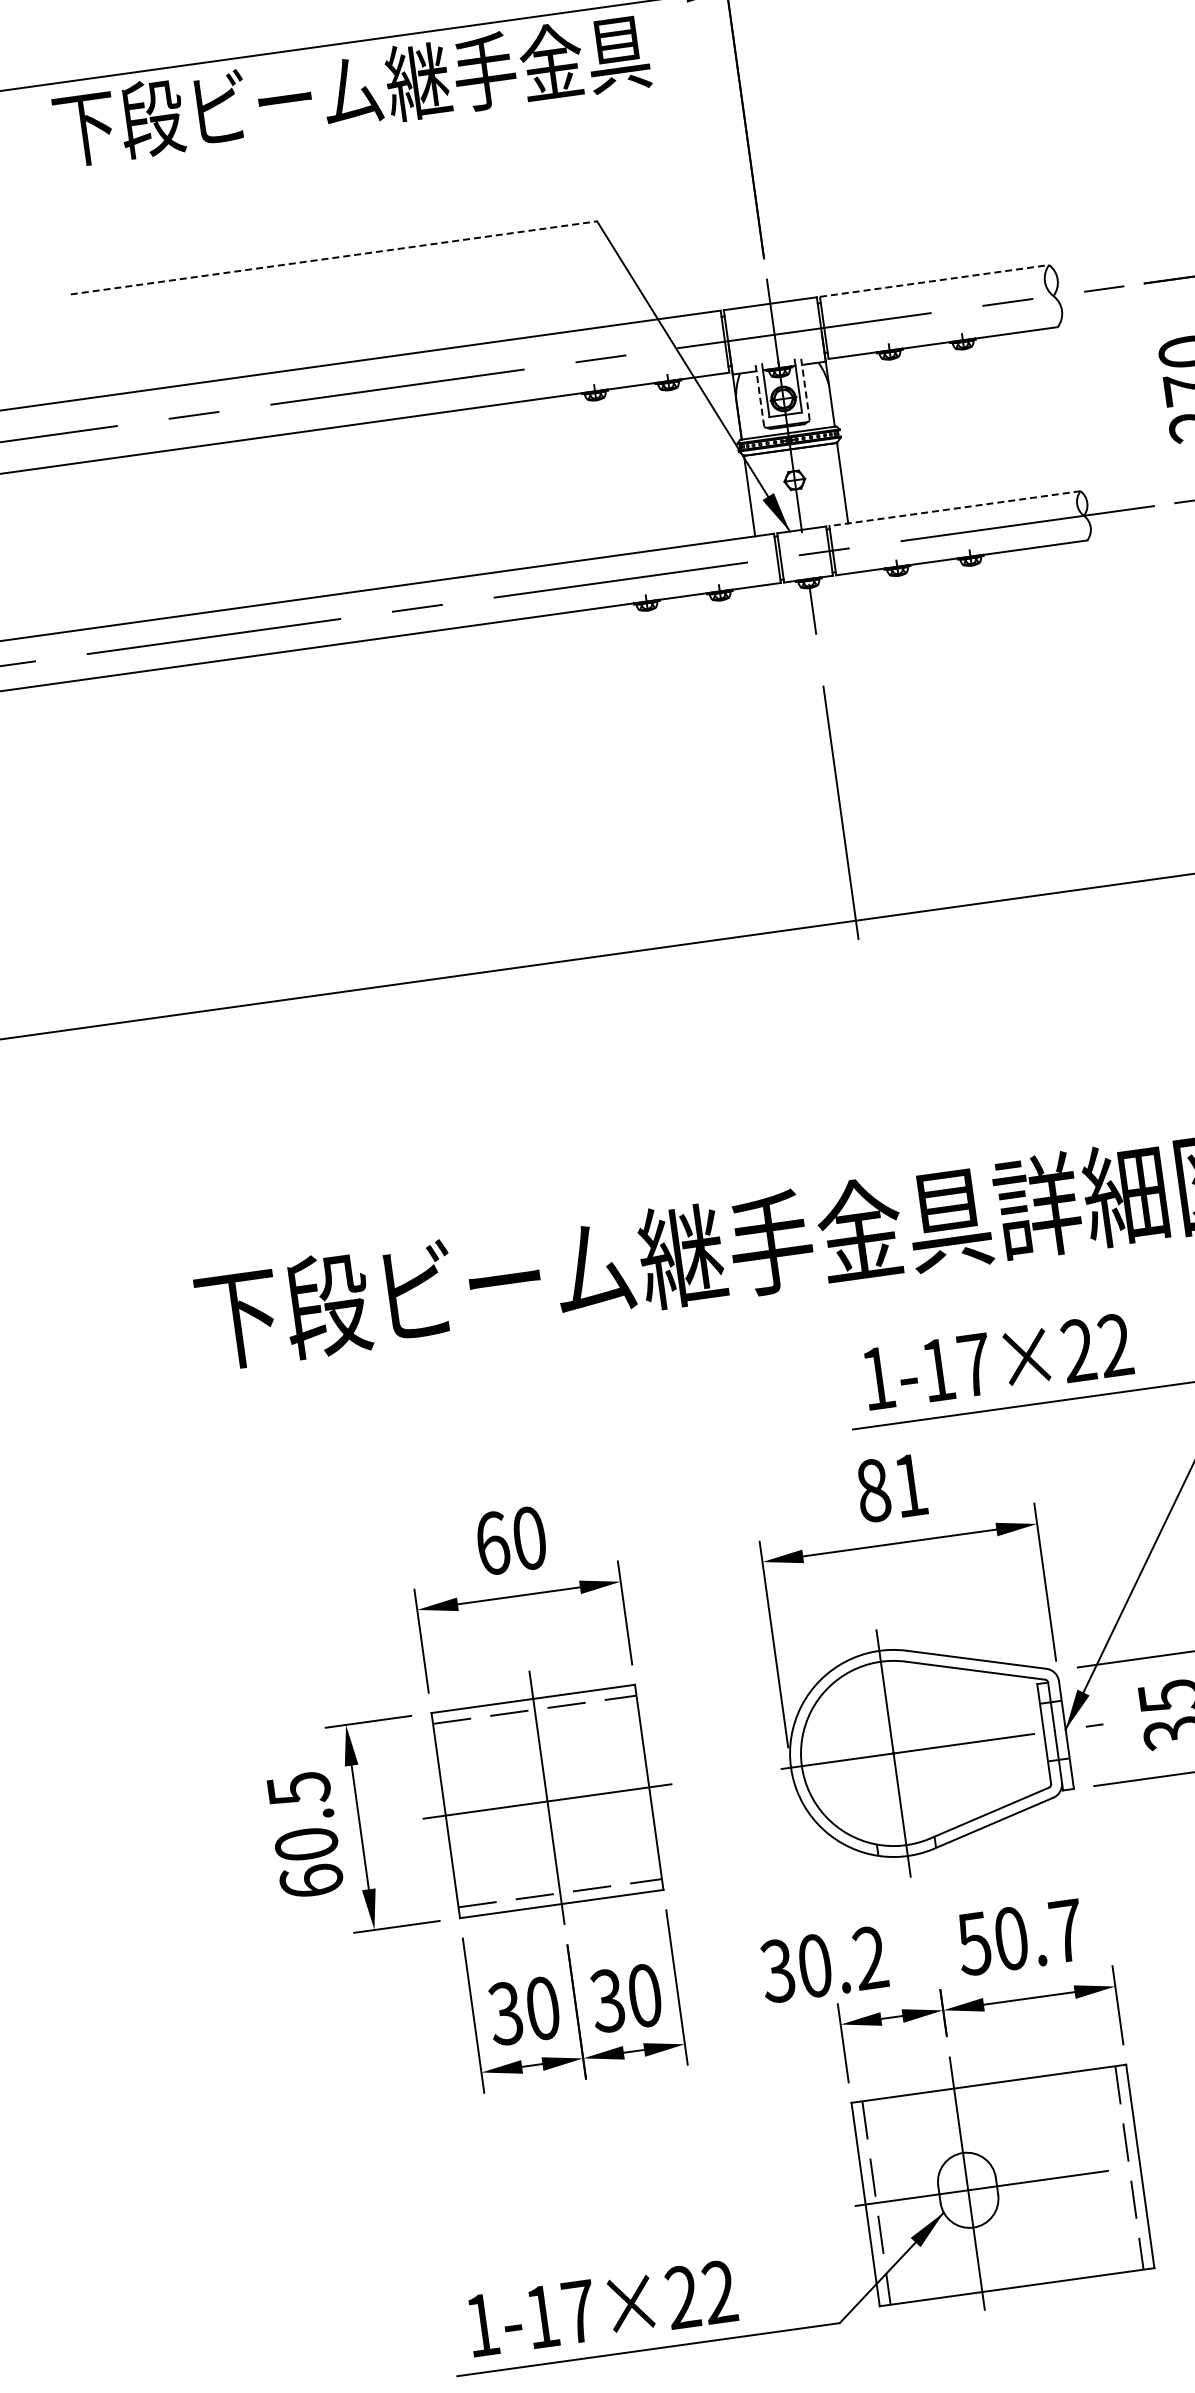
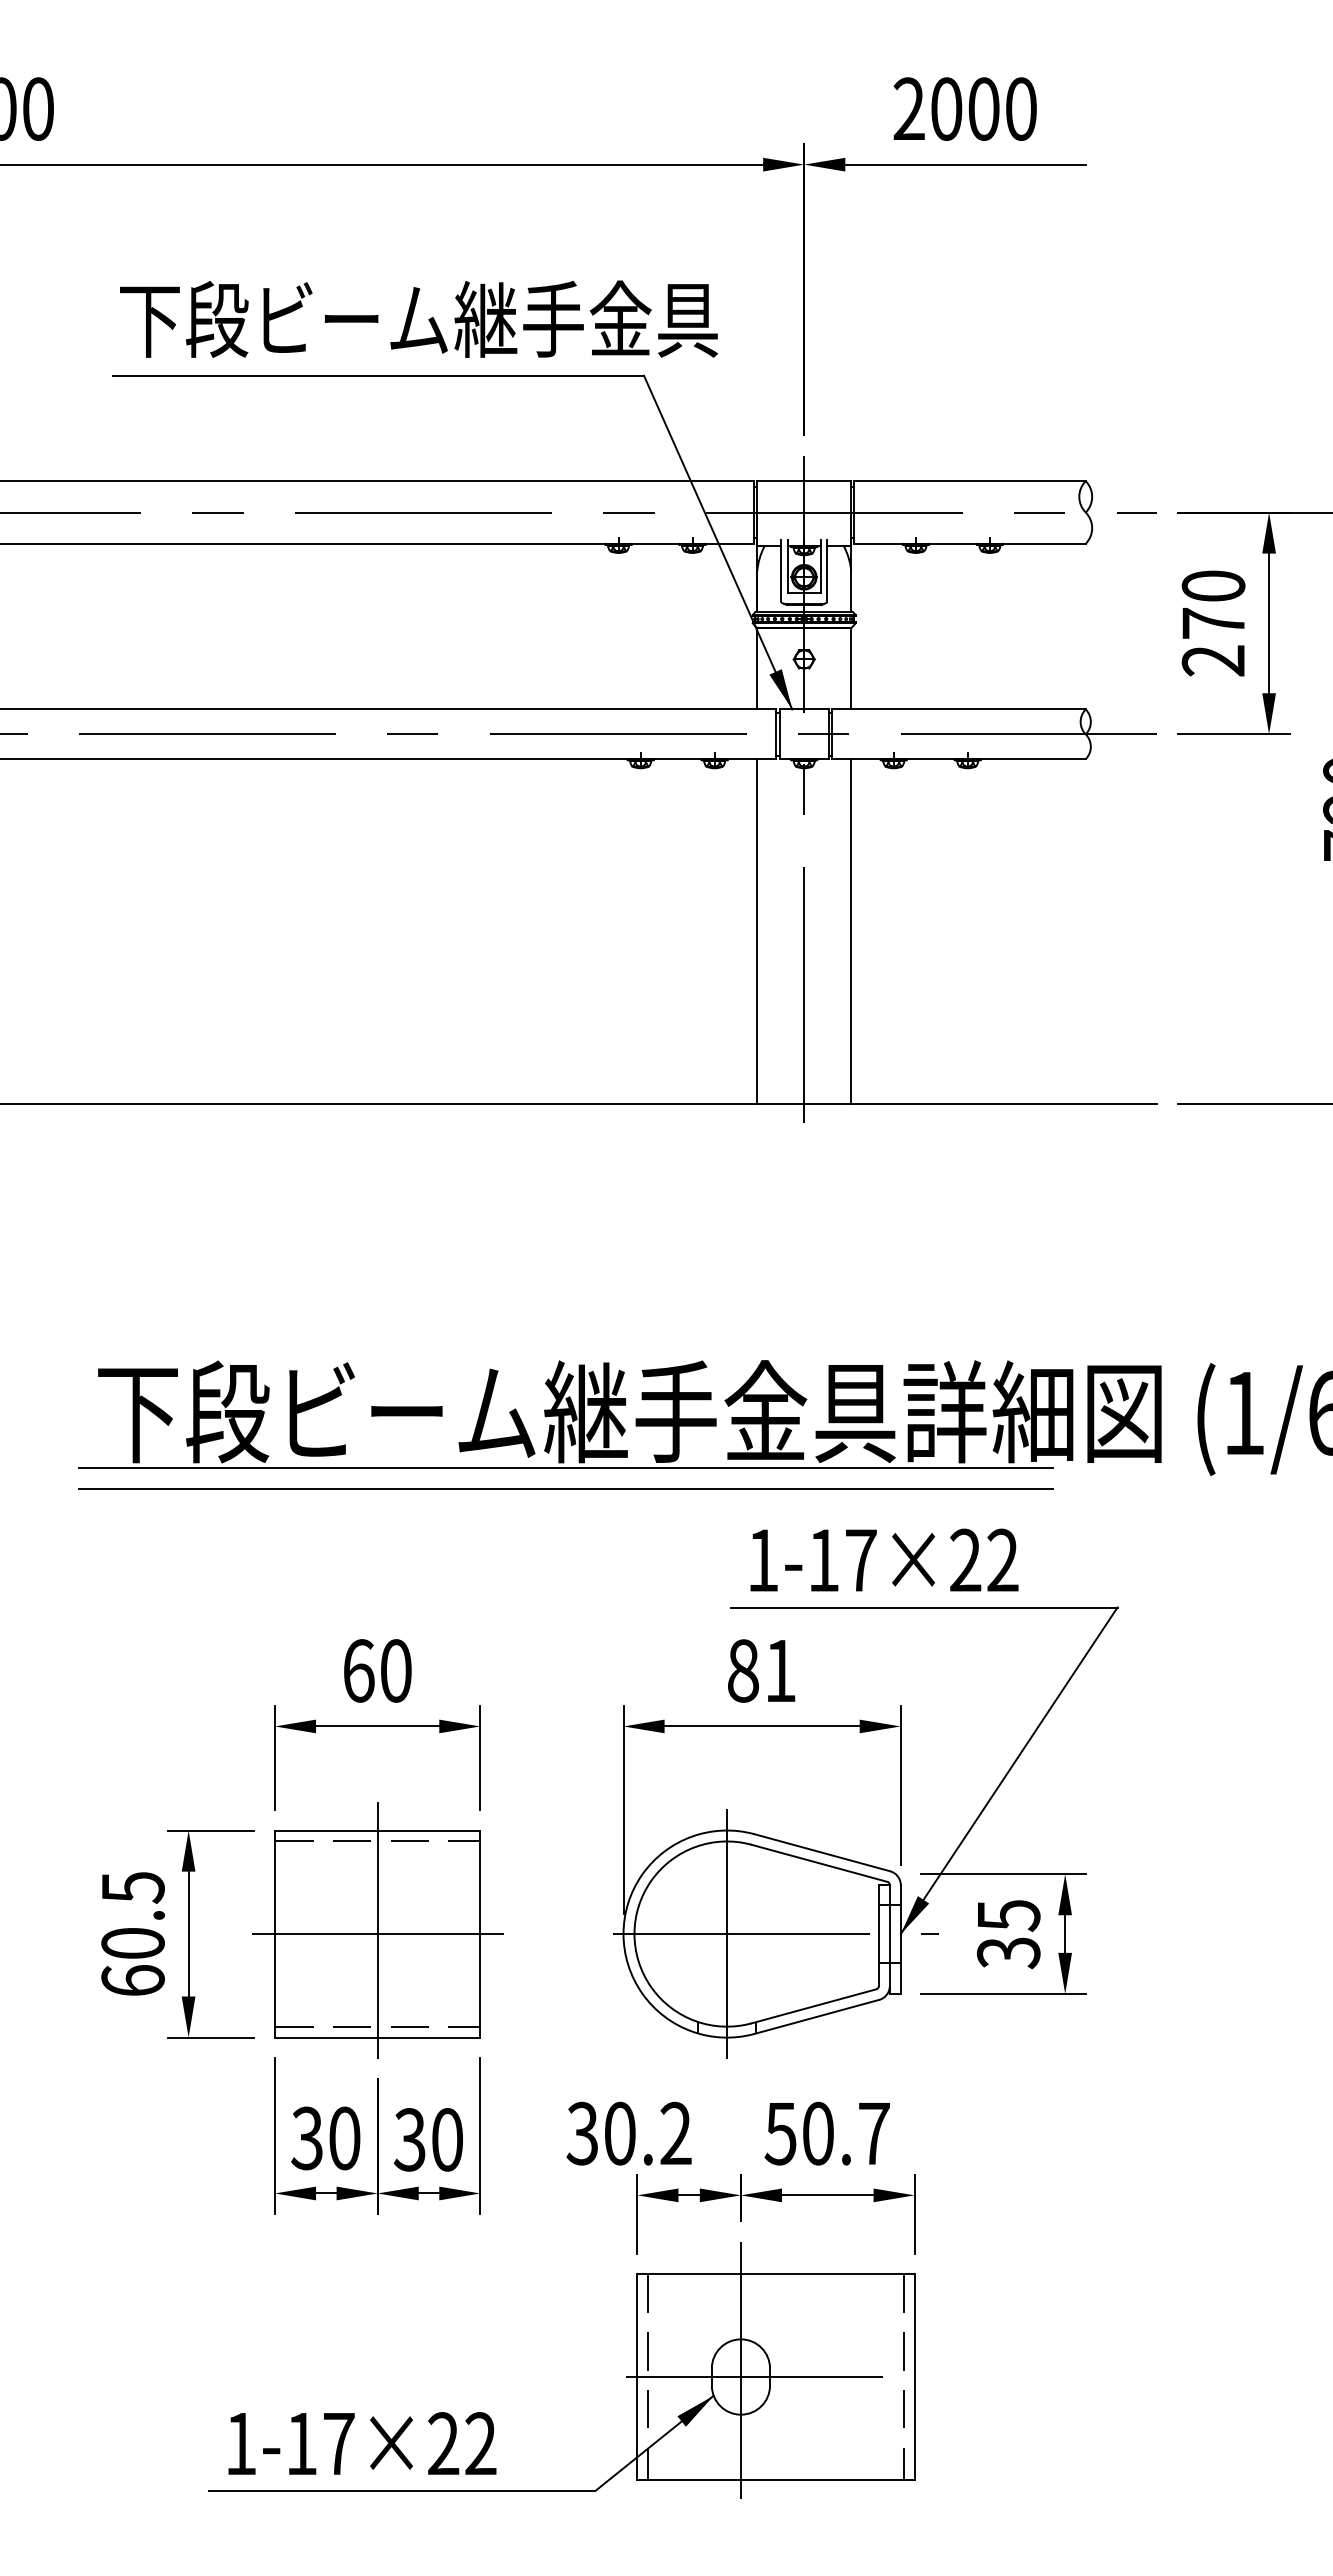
text: (352, 89) -> (419, 318), moved
line: (334, 257) -> (378, 375), dashed -> solid
line: (935, 281) -> (970, 481), dashed -> solid
line: (805, 390) -> (827, 571), dashed -> solid
line: (760, 396) -> (781, 571), dashed -> solid
line: (954, 508) -> (958, 709), dashed -> solid
line: (879, 743) -> (851, 931), added
line: (785, 756) -> (757, 931), added
line: (670, 1314) -> (566, 1468), added
line: (673, 1334) -> (566, 1488), added

